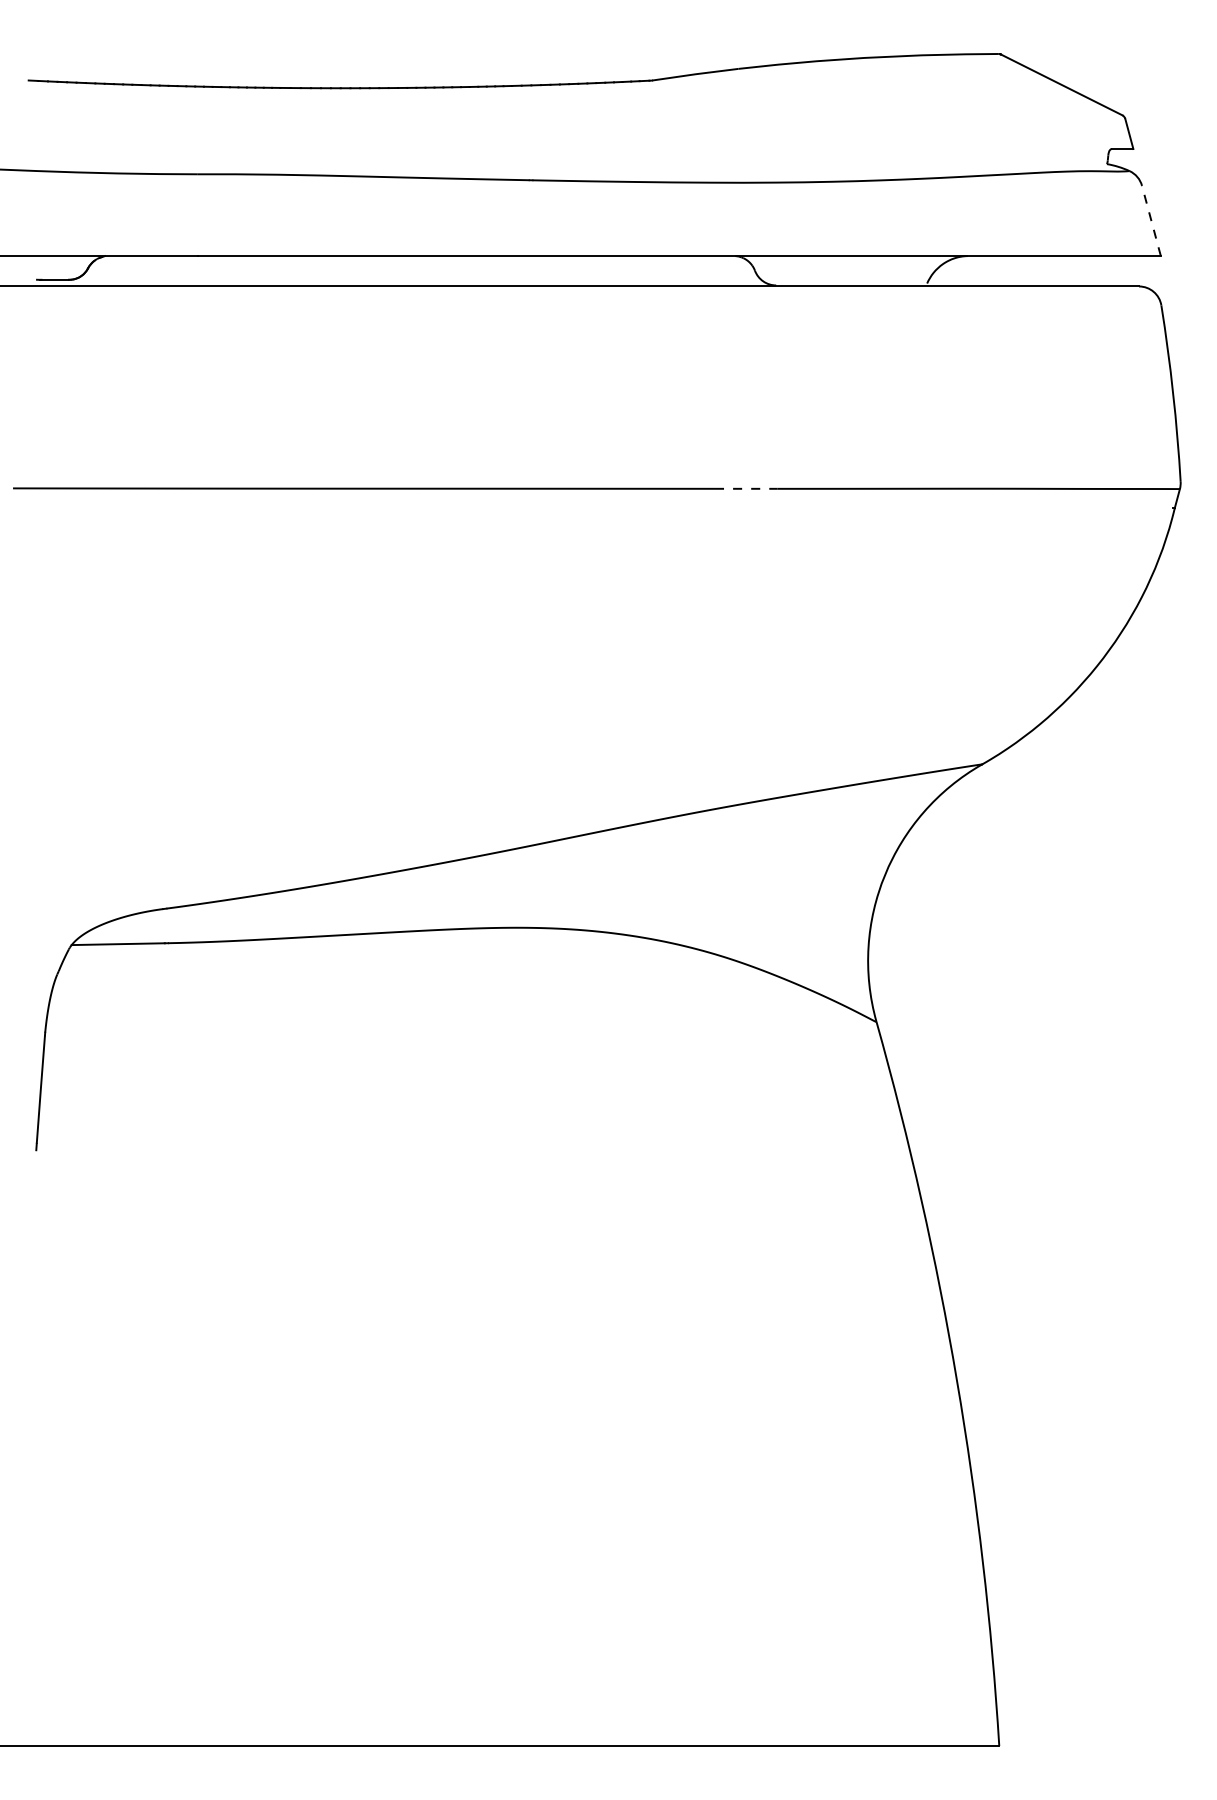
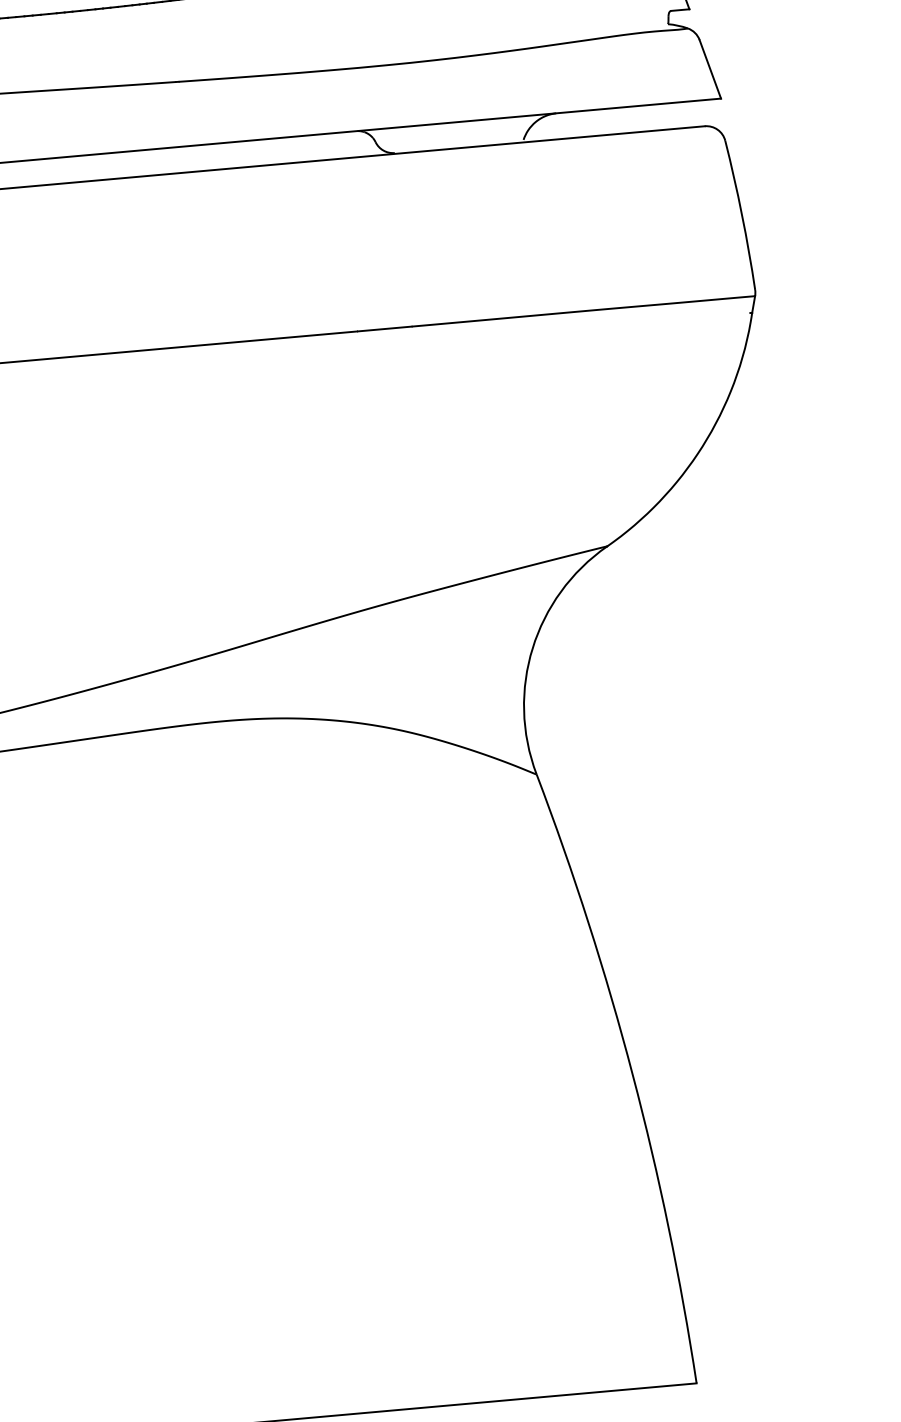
line: (1151, 220) -> (710, 68), dashed -> solid
line: (746, 488) -> (384, 328), dashed -> solid

